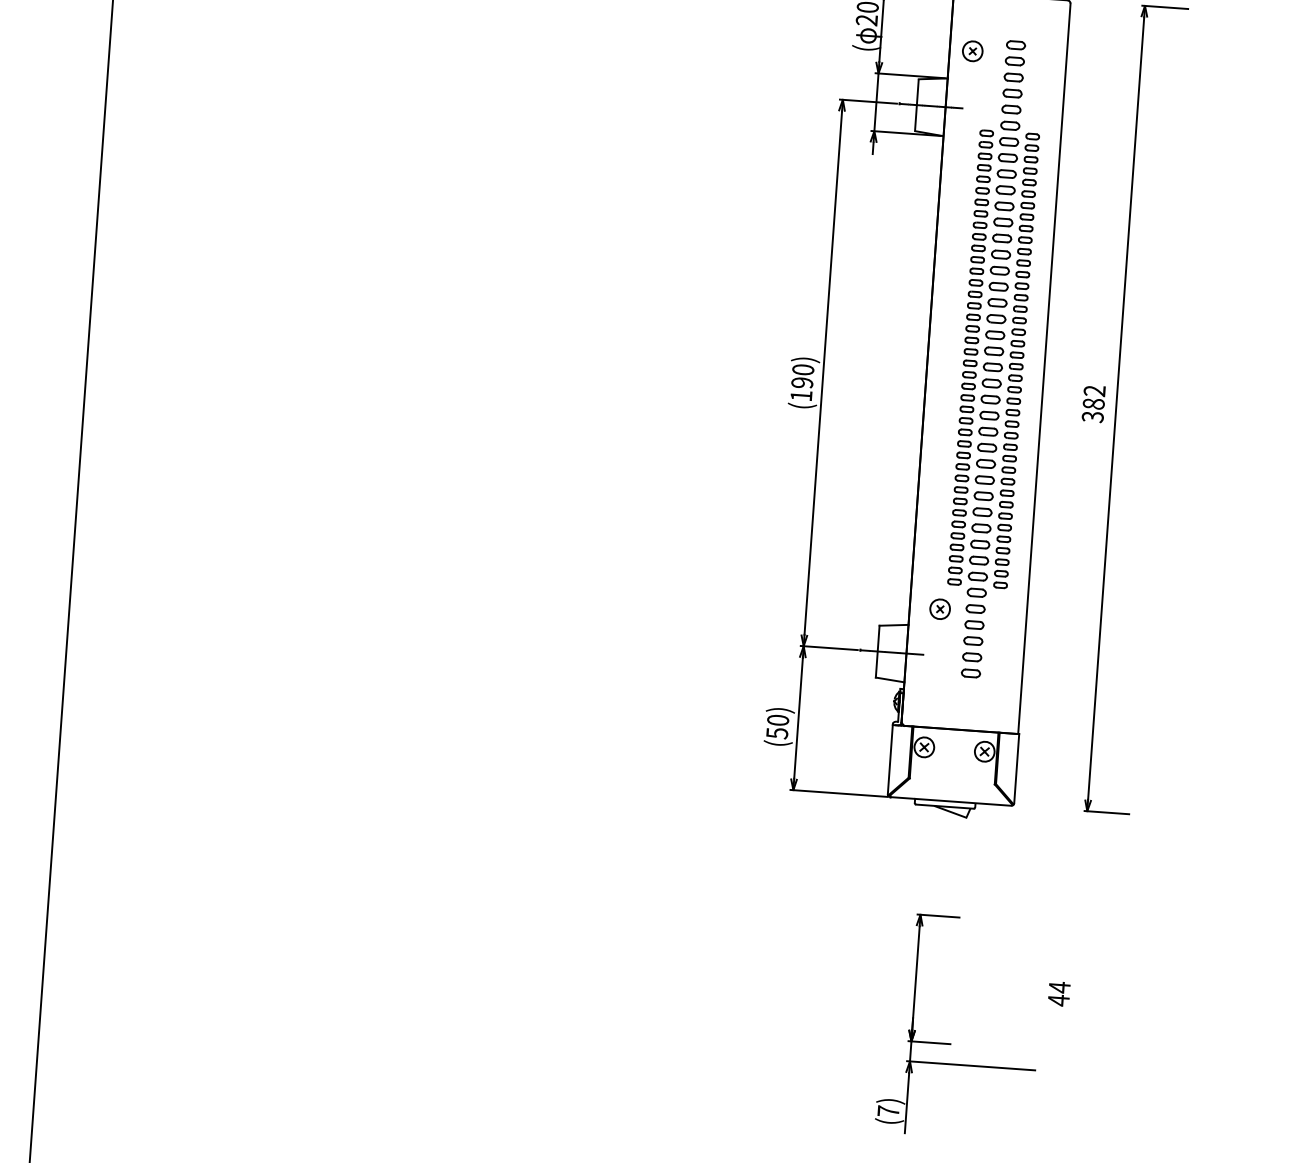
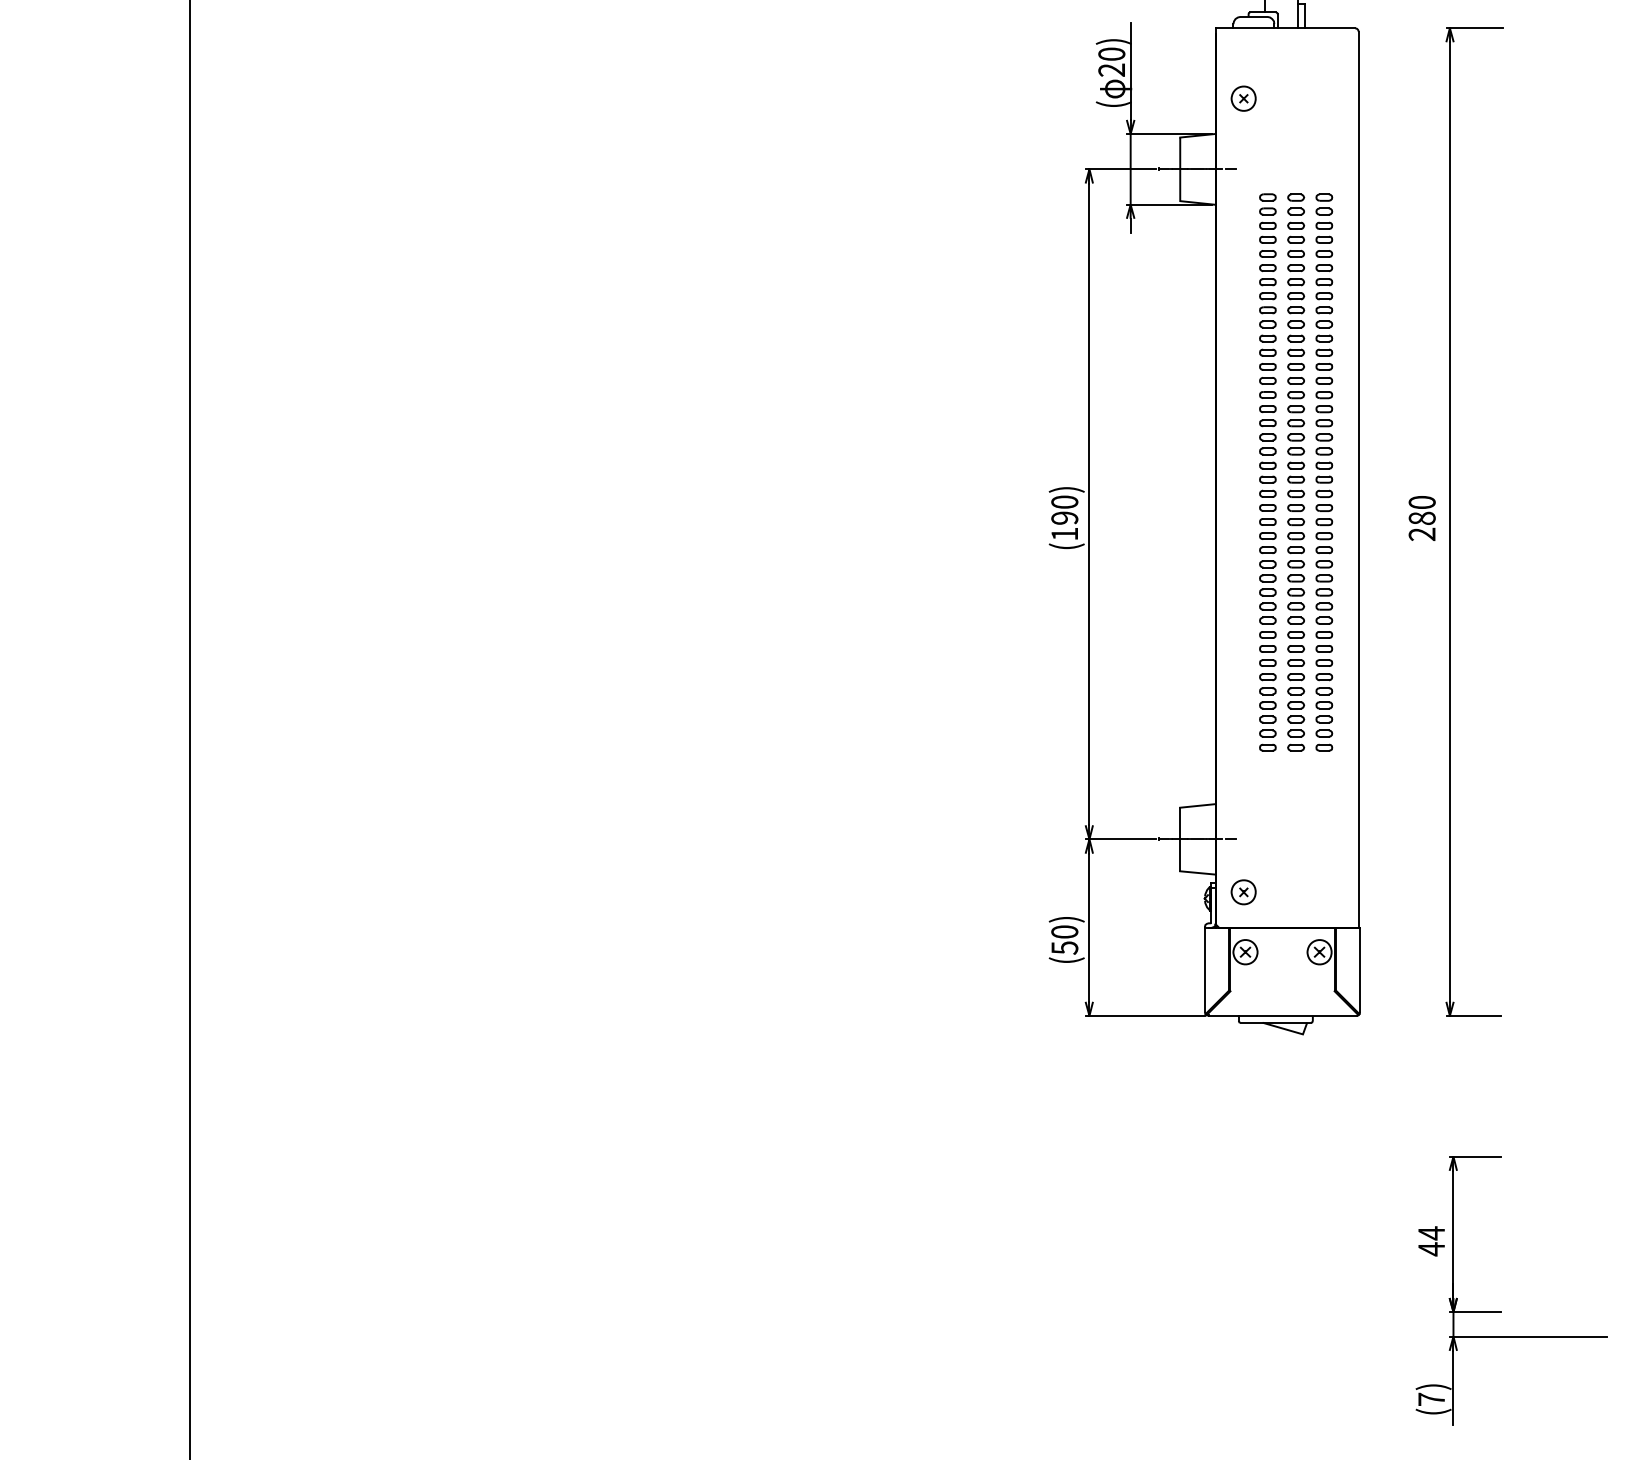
part: (993, 359) -> (1296, 472), size x0.71
text: (1093, 404) -> (1421, 518), 382 -> 280
part: (939, 609) -> (1243, 892), moved
part: (950, 1043) -> (1501, 1311), moved

